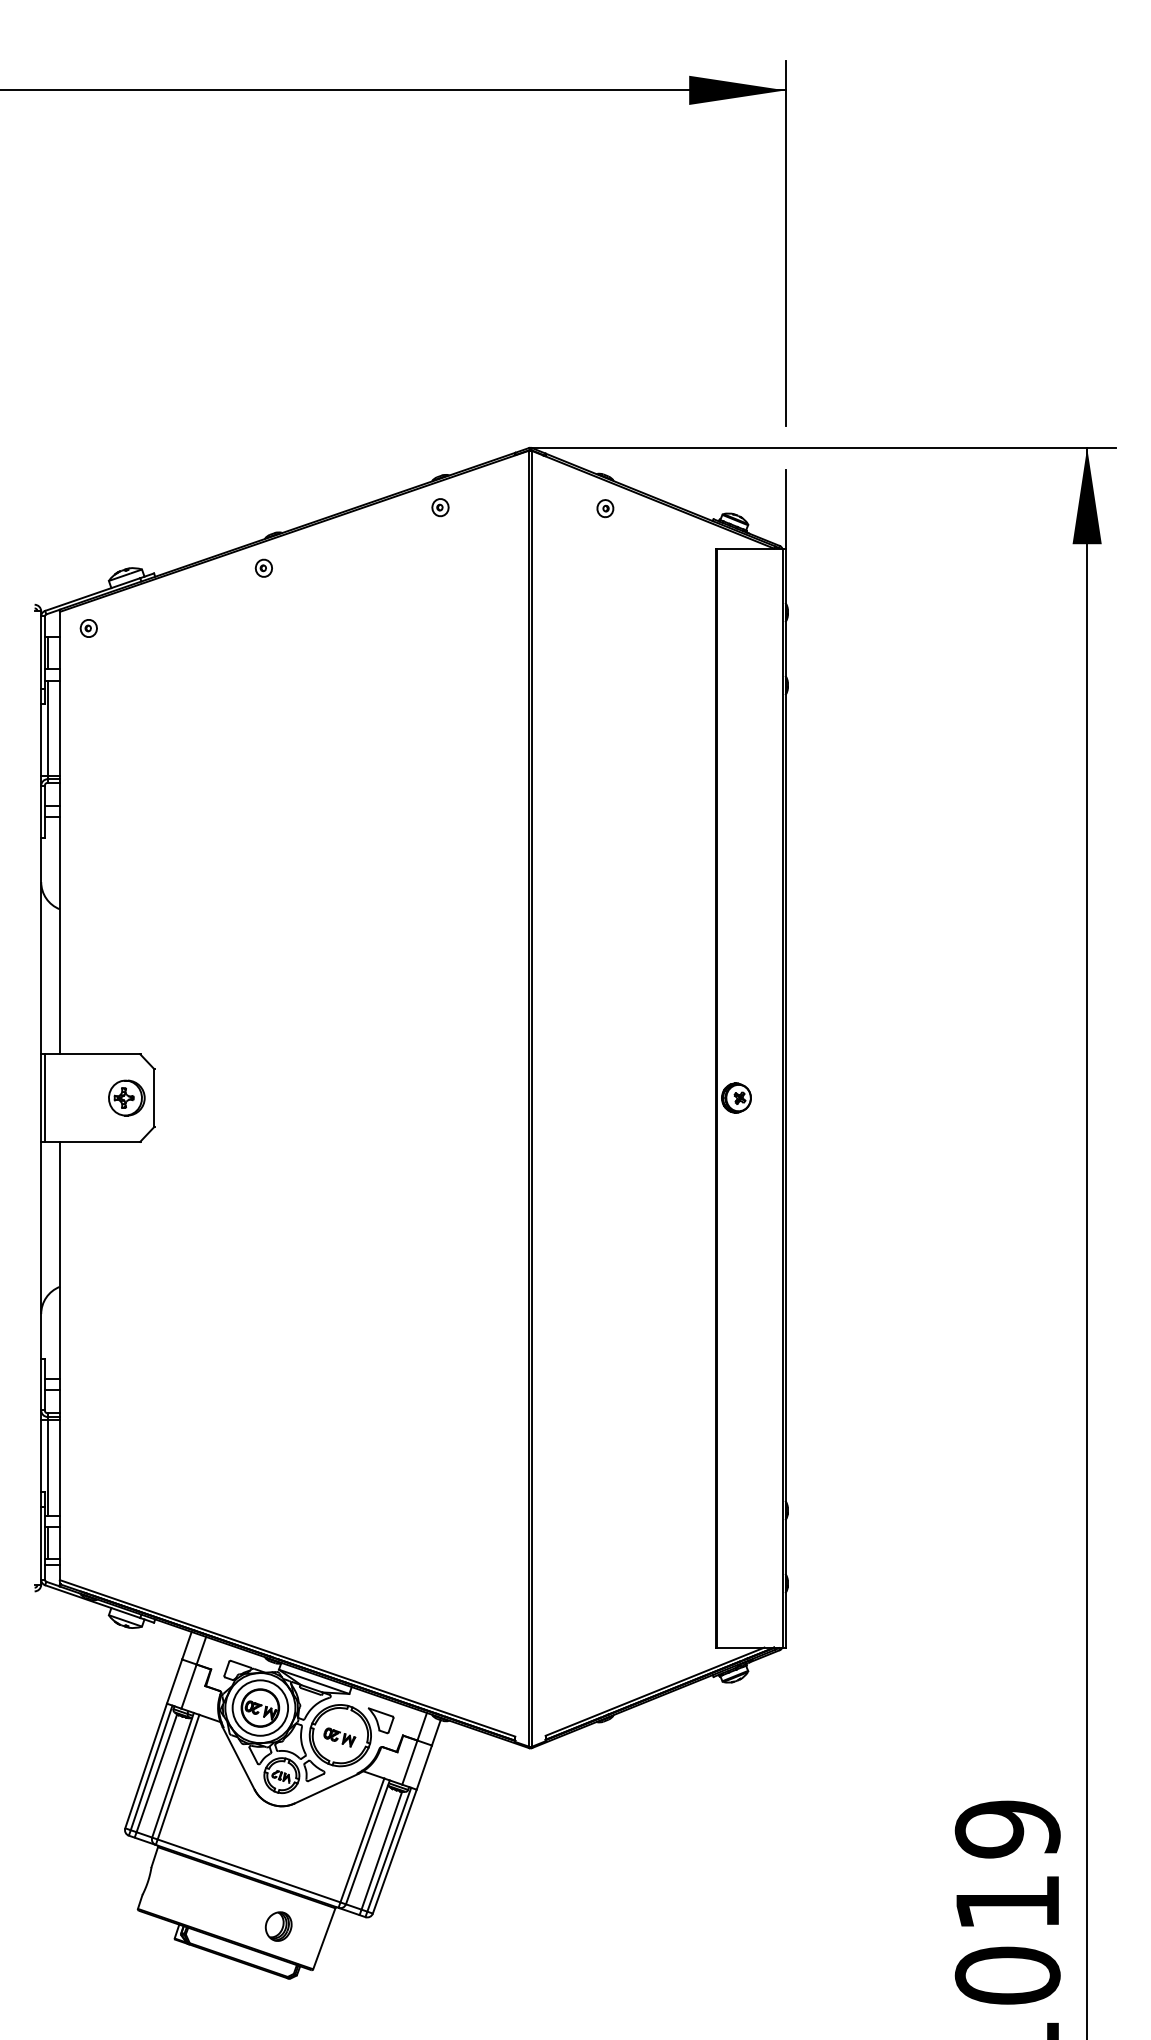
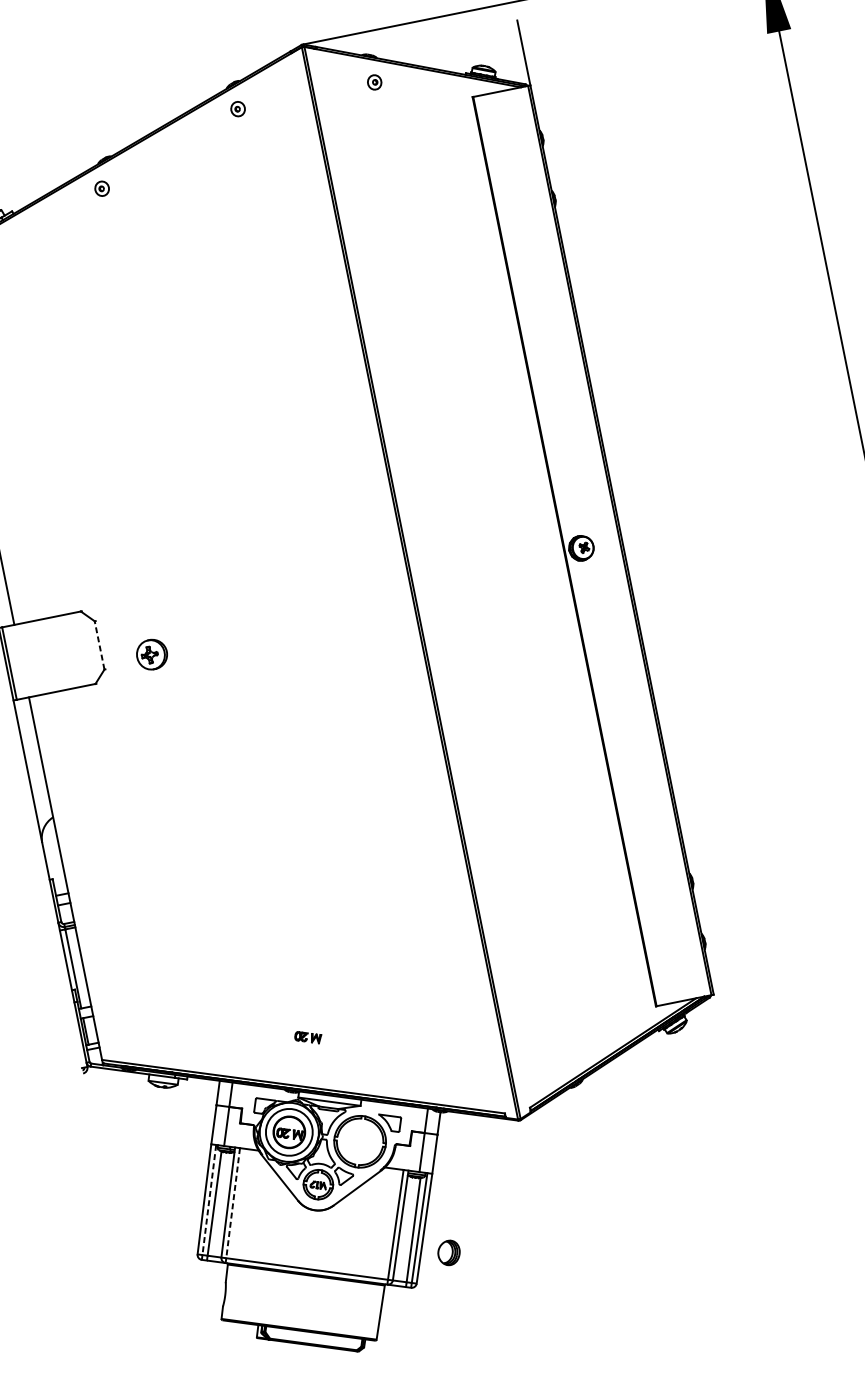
part: (126, 1097) -> (151, 654), moved
line: (154, 1097) -> (99, 644), solid -> dashed
part: (339, 1737) -> (308, 1037), moved
line: (151, 1767) -> (209, 1199), solid -> dashed
line: (178, 1777) -> (233, 1203), solid -> dashed
part: (278, 1926) -> (448, 1252), moved

